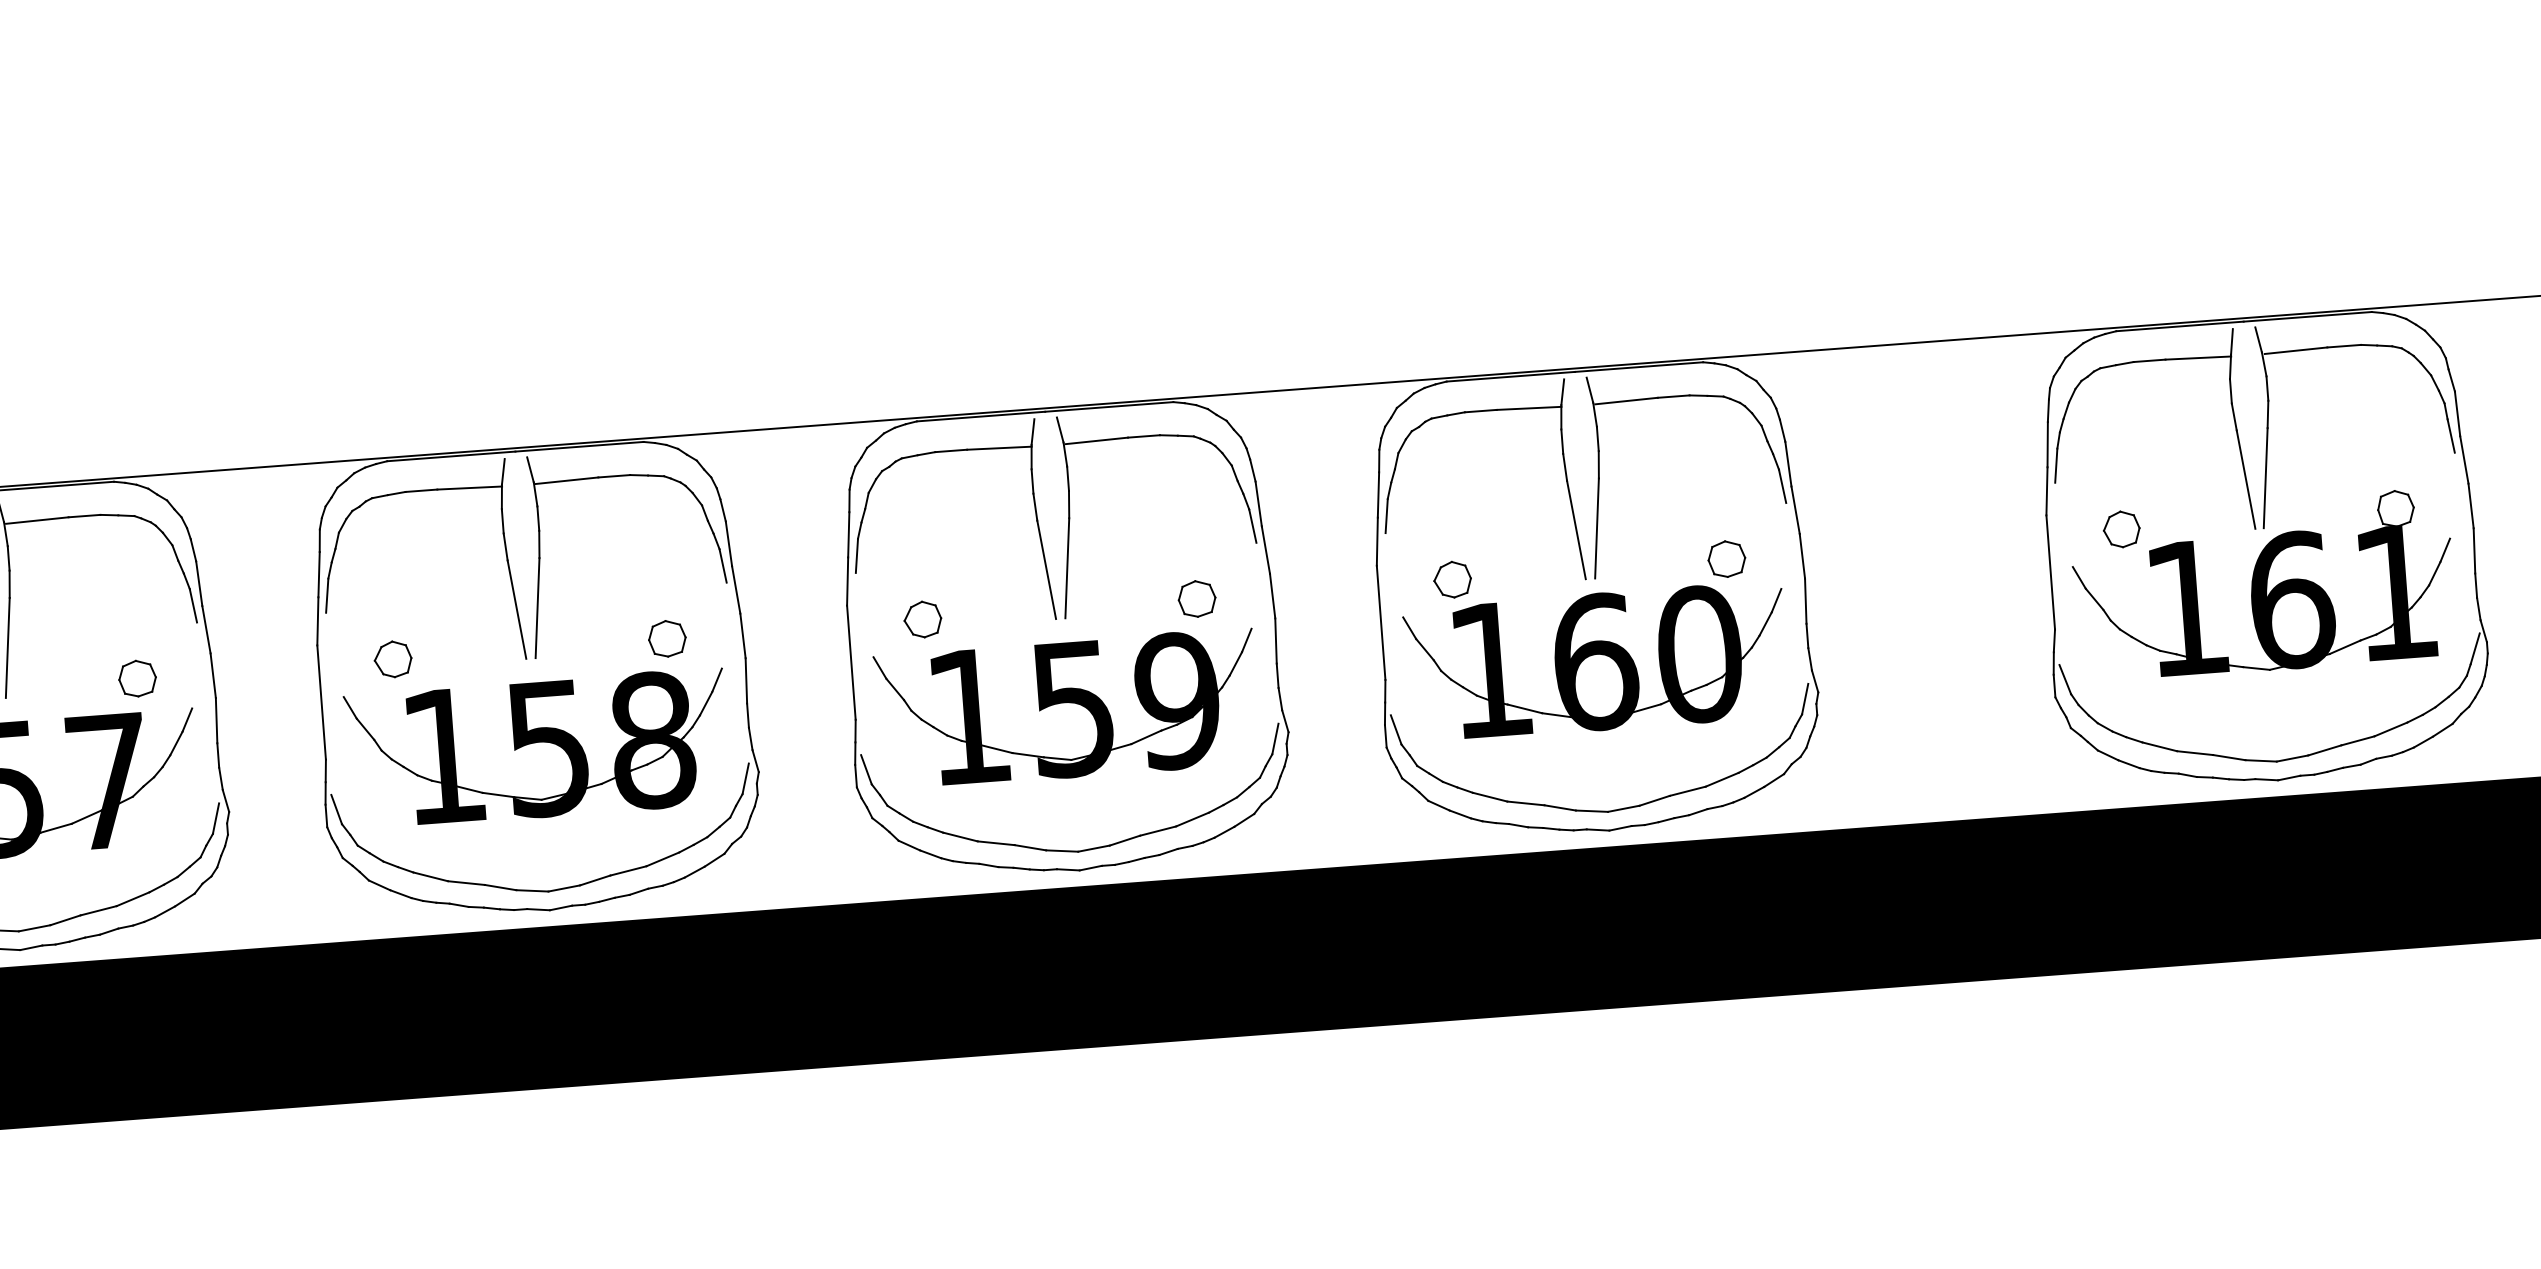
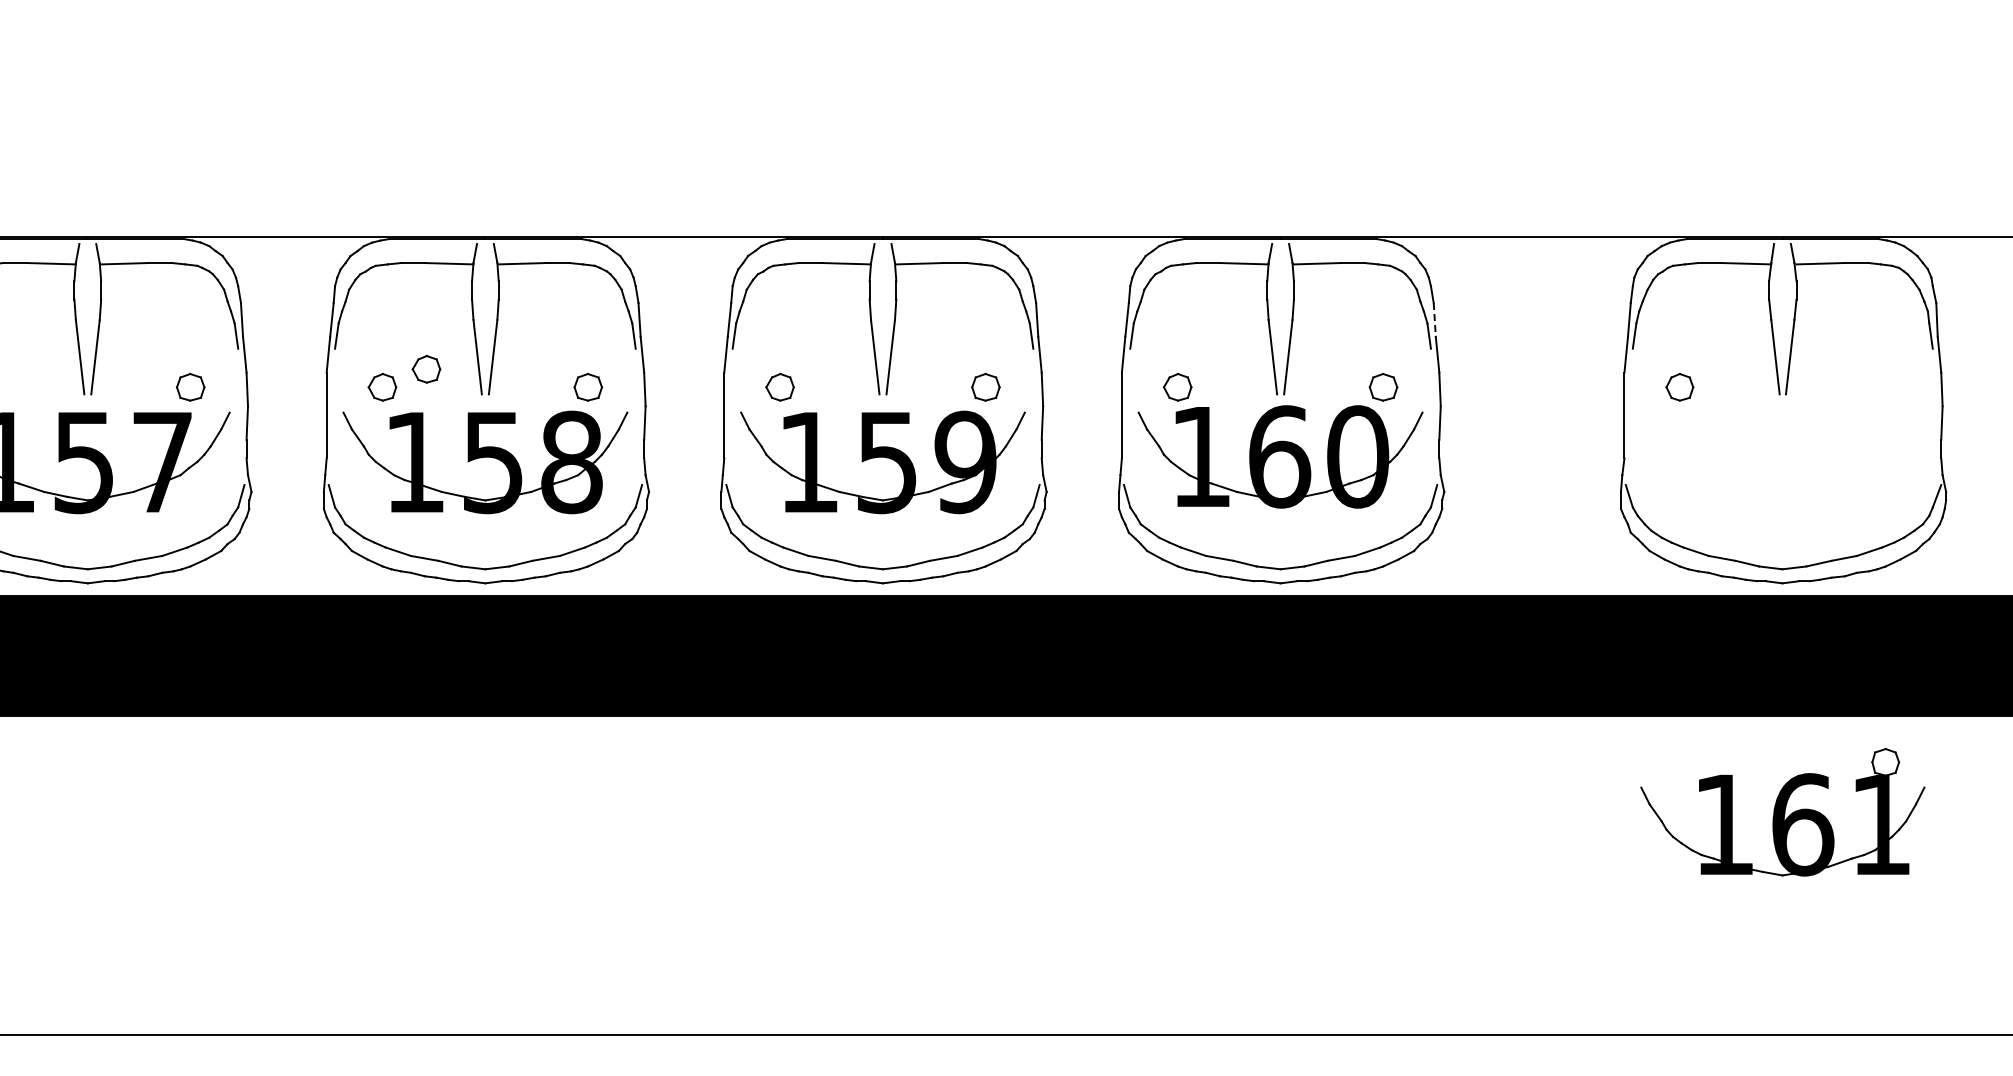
line: (1788, 463) -> (1434, 319), solid -> dashed
part: (2263, 586) -> (1782, 812), moved
part: (450, 631) -> (426, 369), added

